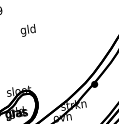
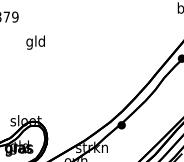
text: (28, 30) -> (35, 42), moved

